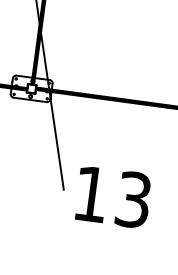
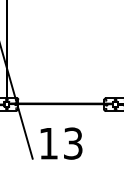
text: (113, 196) -> (61, 143), moved

